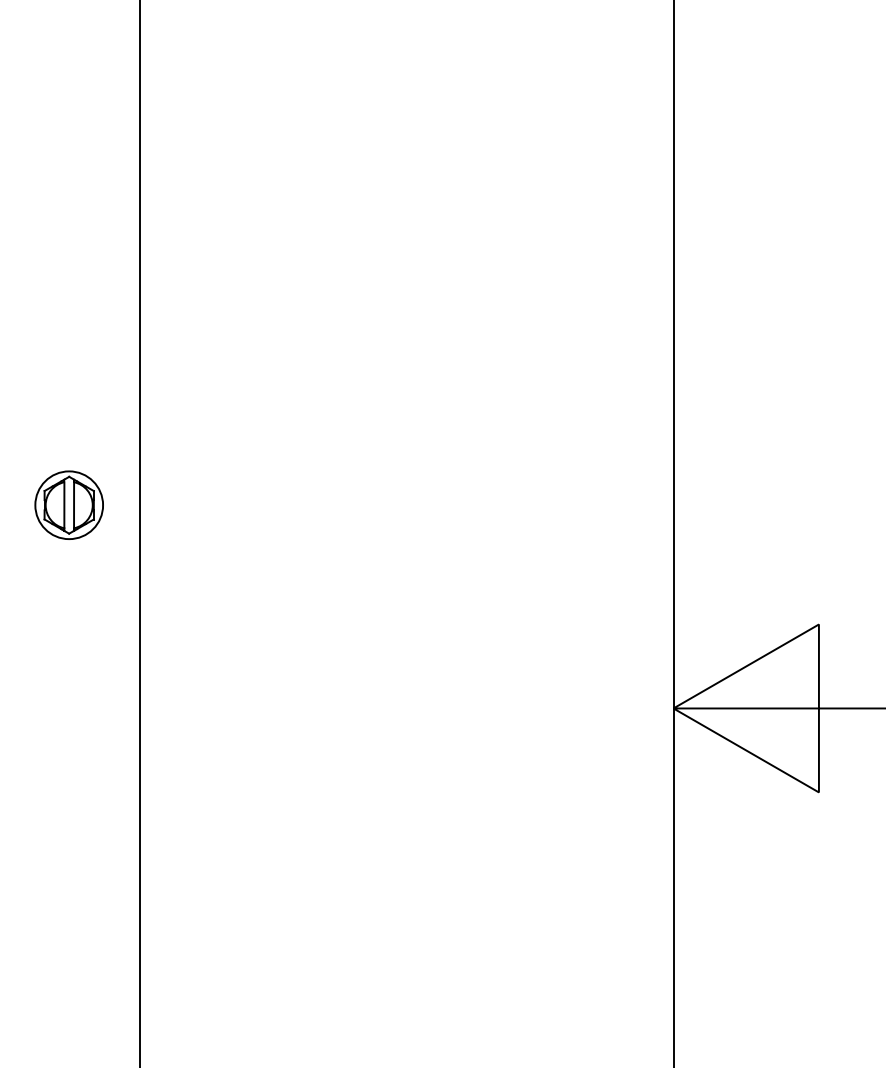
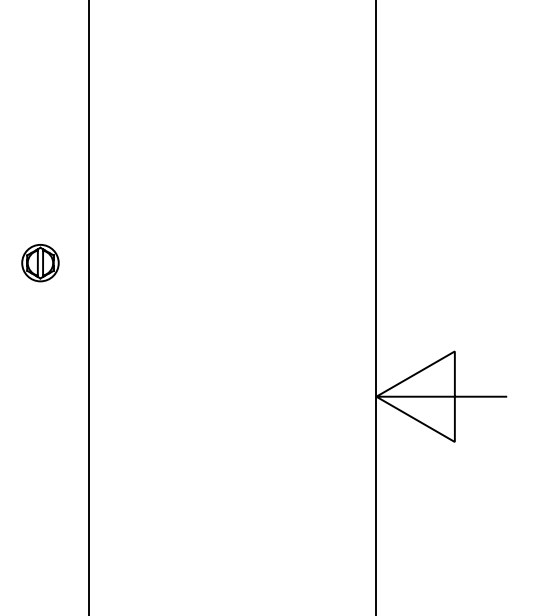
part: (69, 505) -> (40, 263), moved

